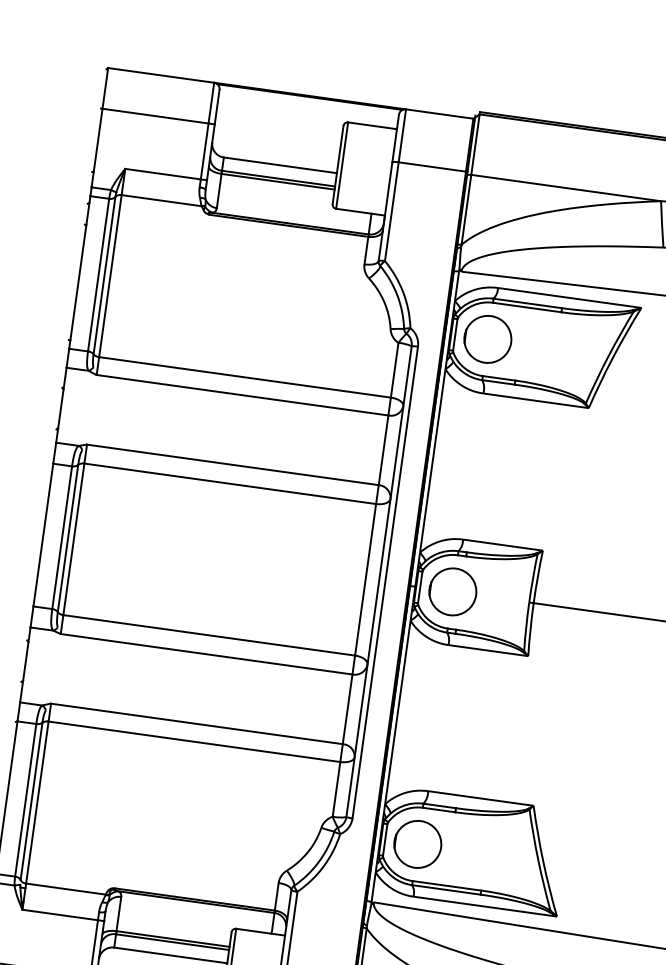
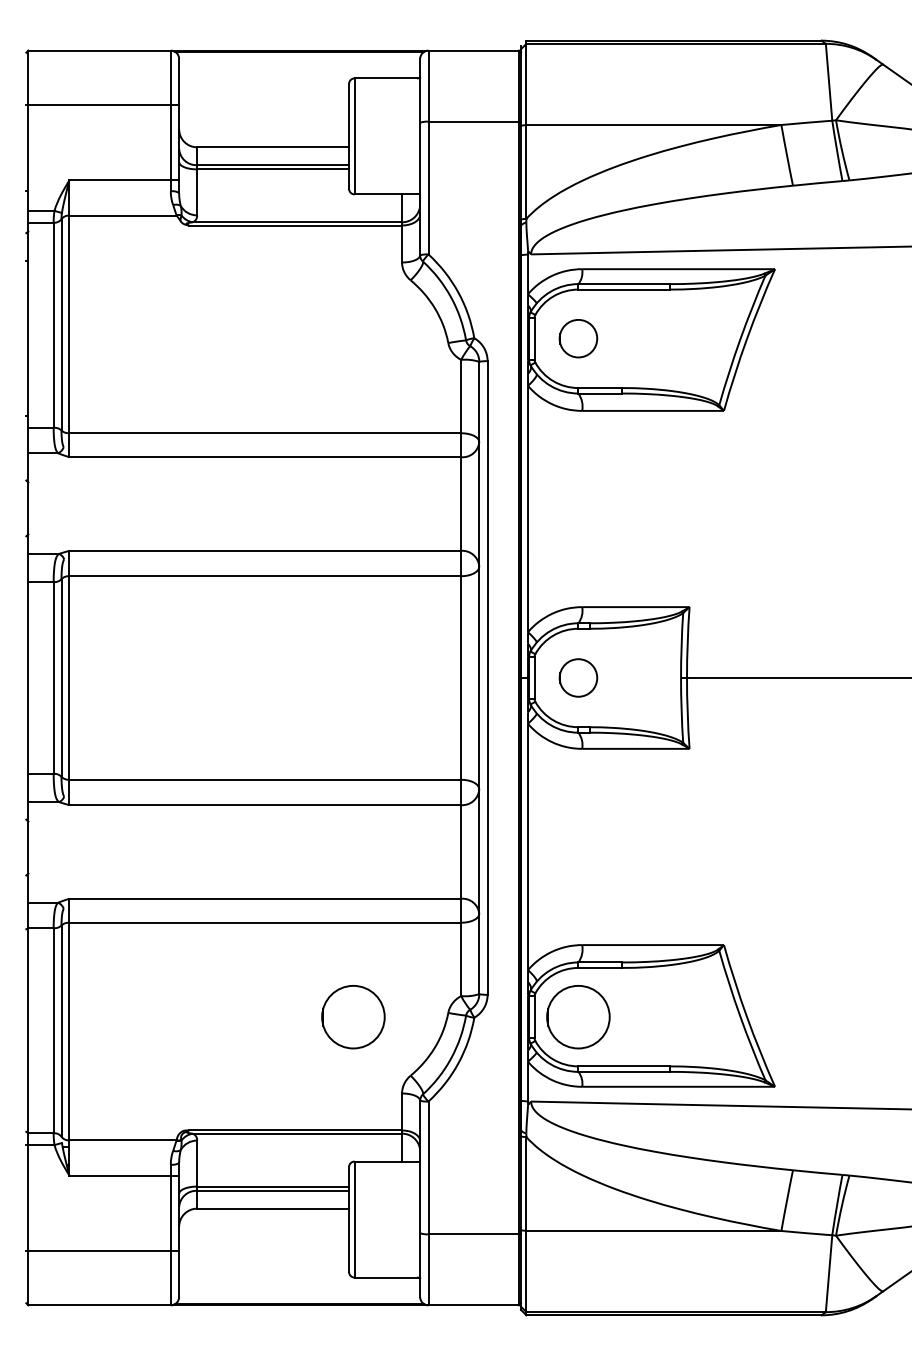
circle: (487, 339) -> (578, 338), size x0.6
part: (452, 591) -> (578, 677), size x0.6
circle: (250, 821) -> (353, 1017), added

